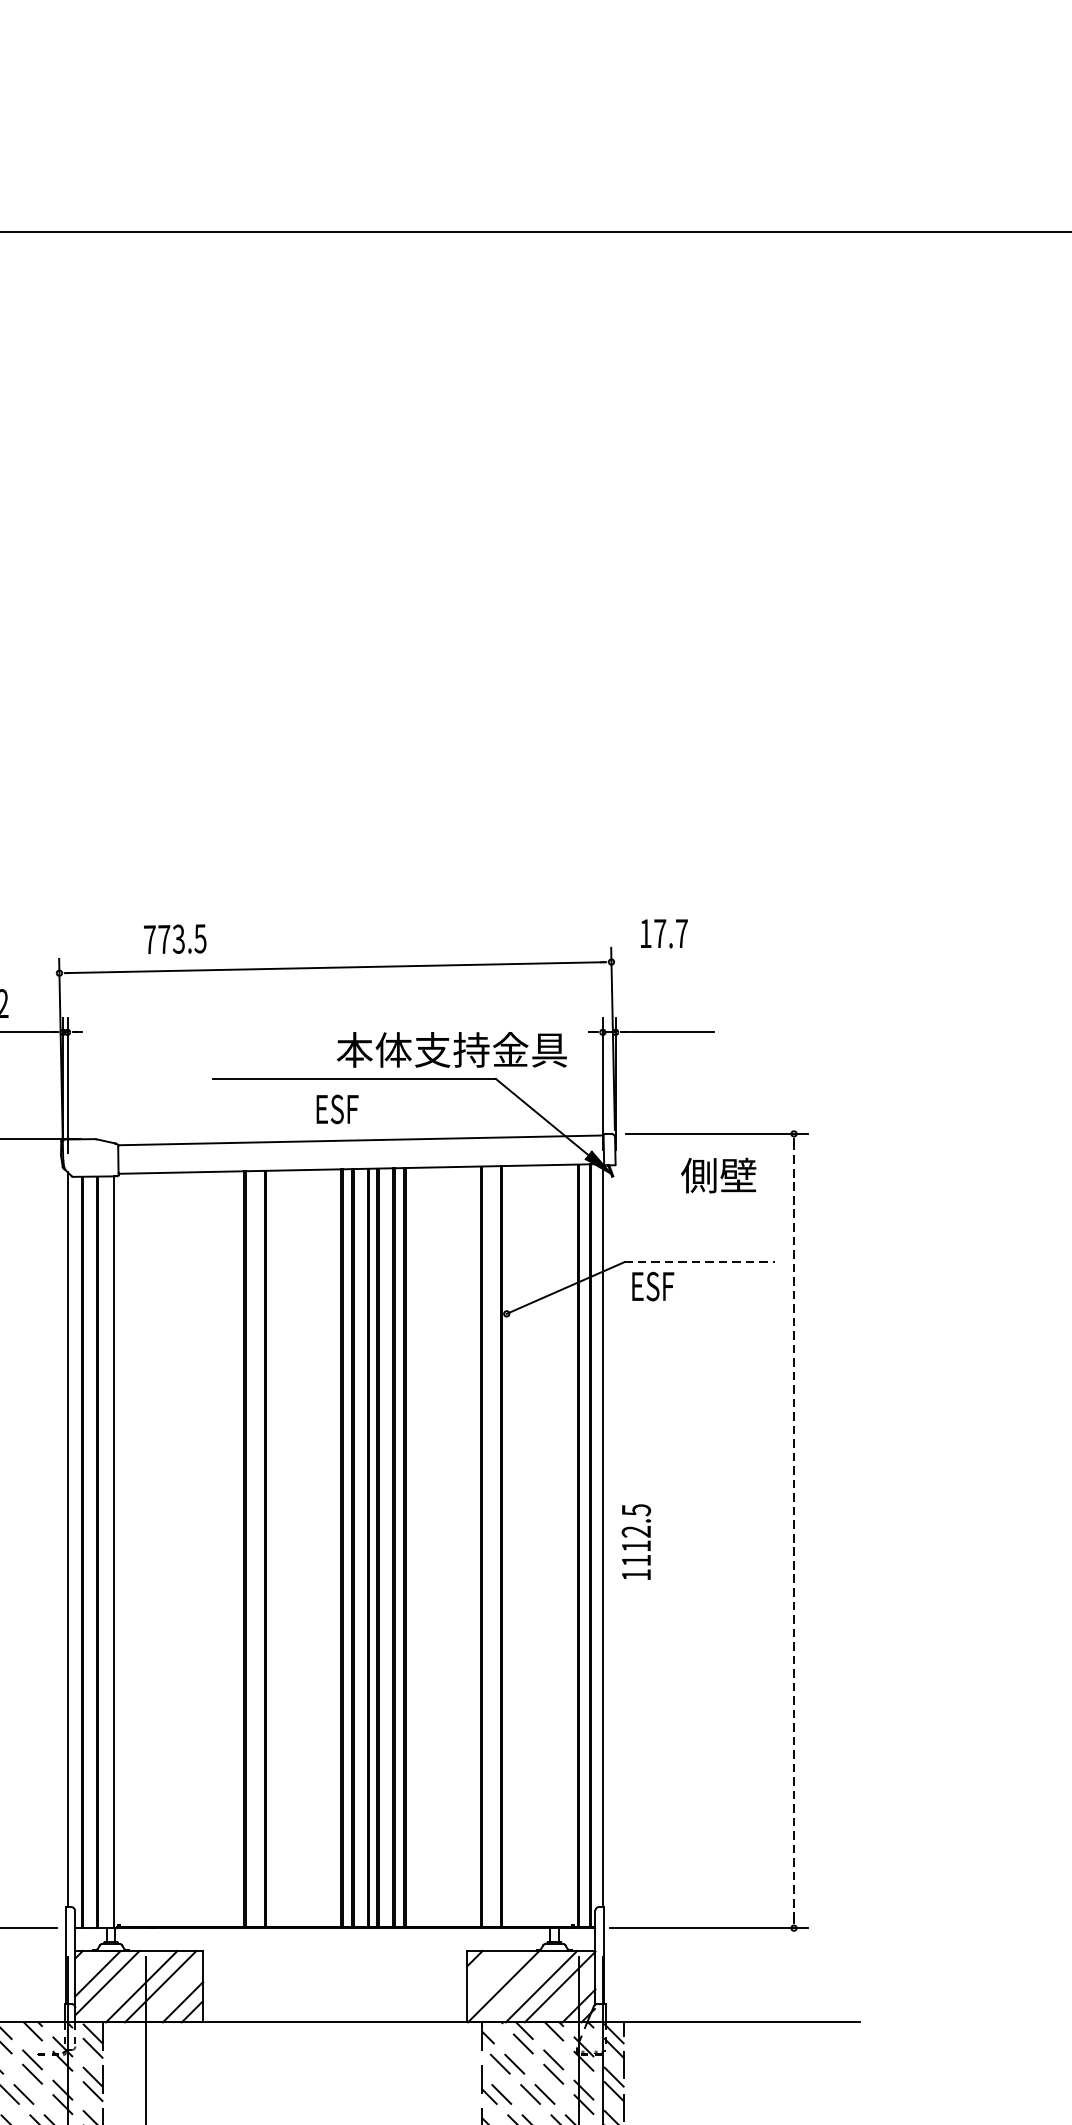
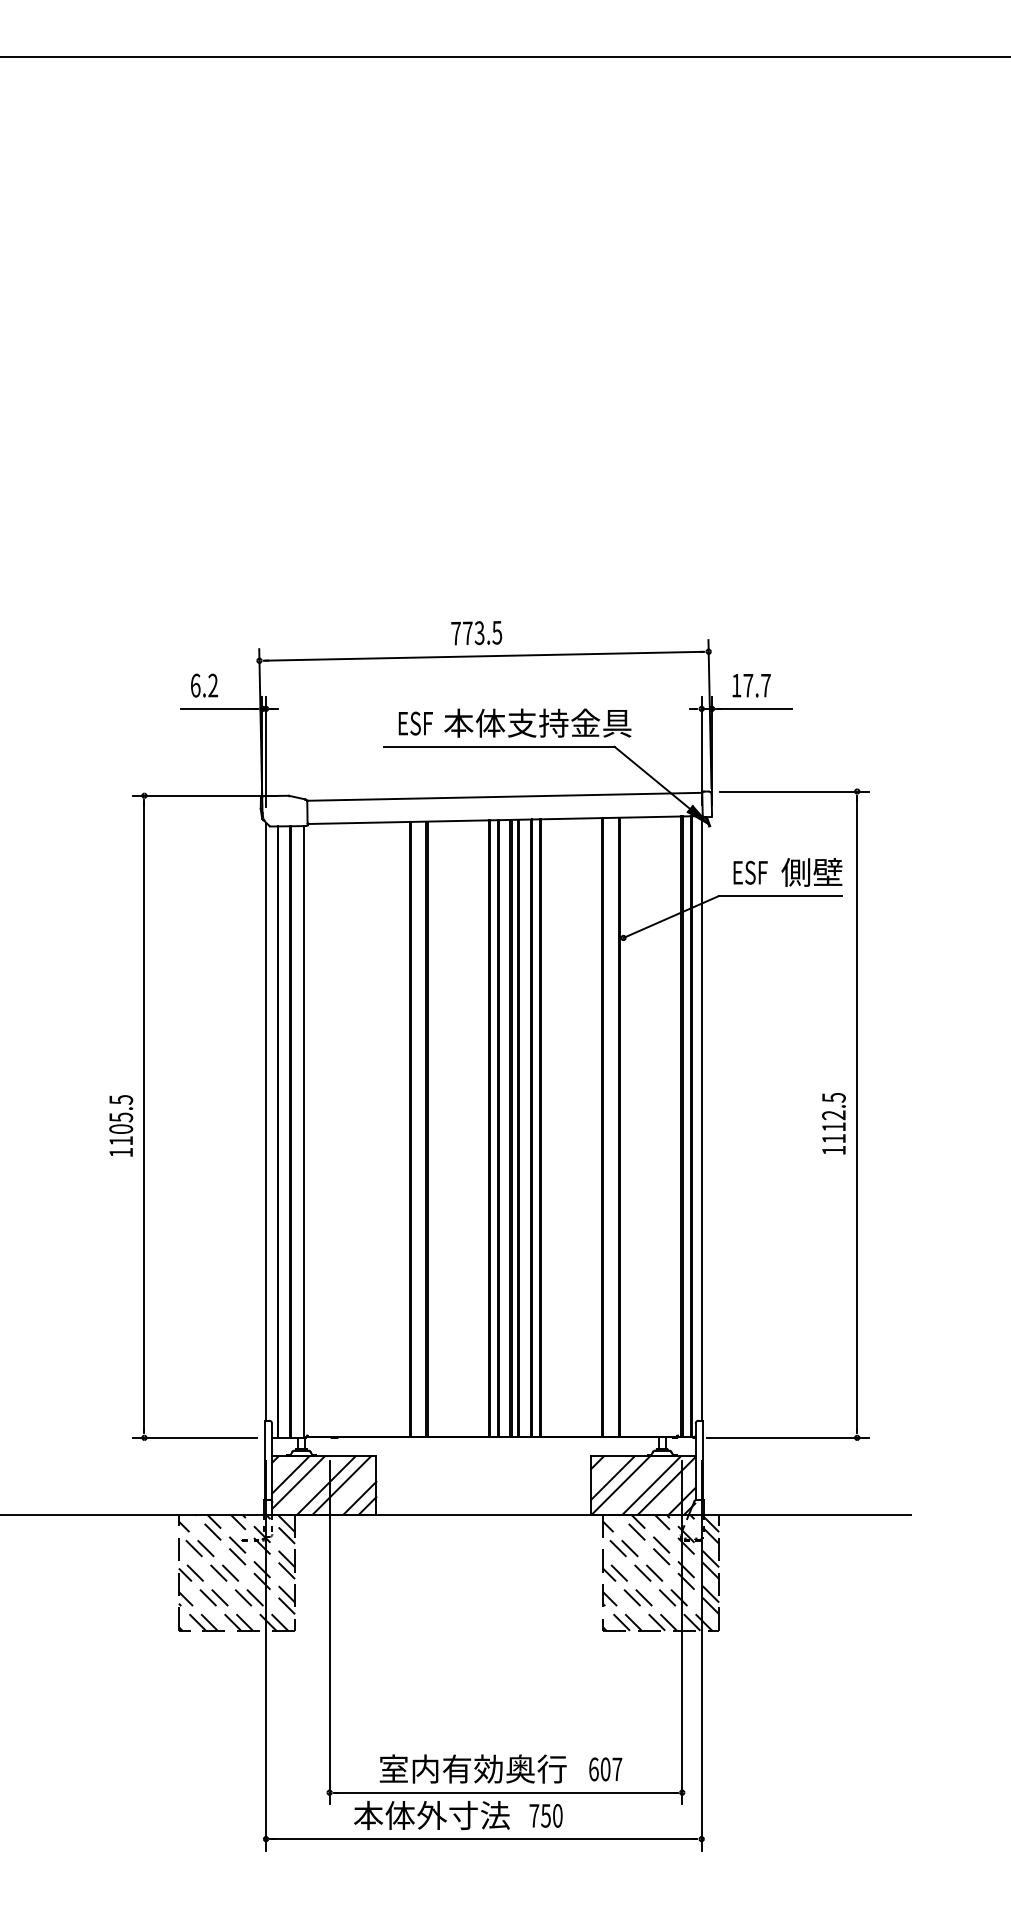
text: (664, 933) -> (751, 685), moved
text: (174, 939) -> (476, 633), moved
text: (451, 1049) -> (537, 722), moved
text: (337, 1109) -> (415, 723), moved
text: (718, 1175) -> (811, 872), moved
line: (699, 1262) -> (780, 896), dashed -> solid
text: (653, 1286) -> (750, 872), moved
line: (794, 1530) -> (857, 1114), dashed -> solid
text: (635, 1541) -> (833, 1123), moved
line: (493, 1976) -> (612, 1477), added

